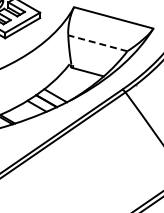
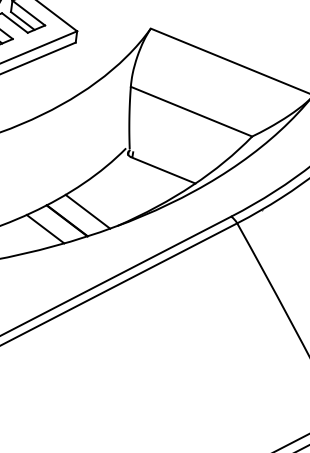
line: (97, 43) -> (190, 111), dashed -> solid

